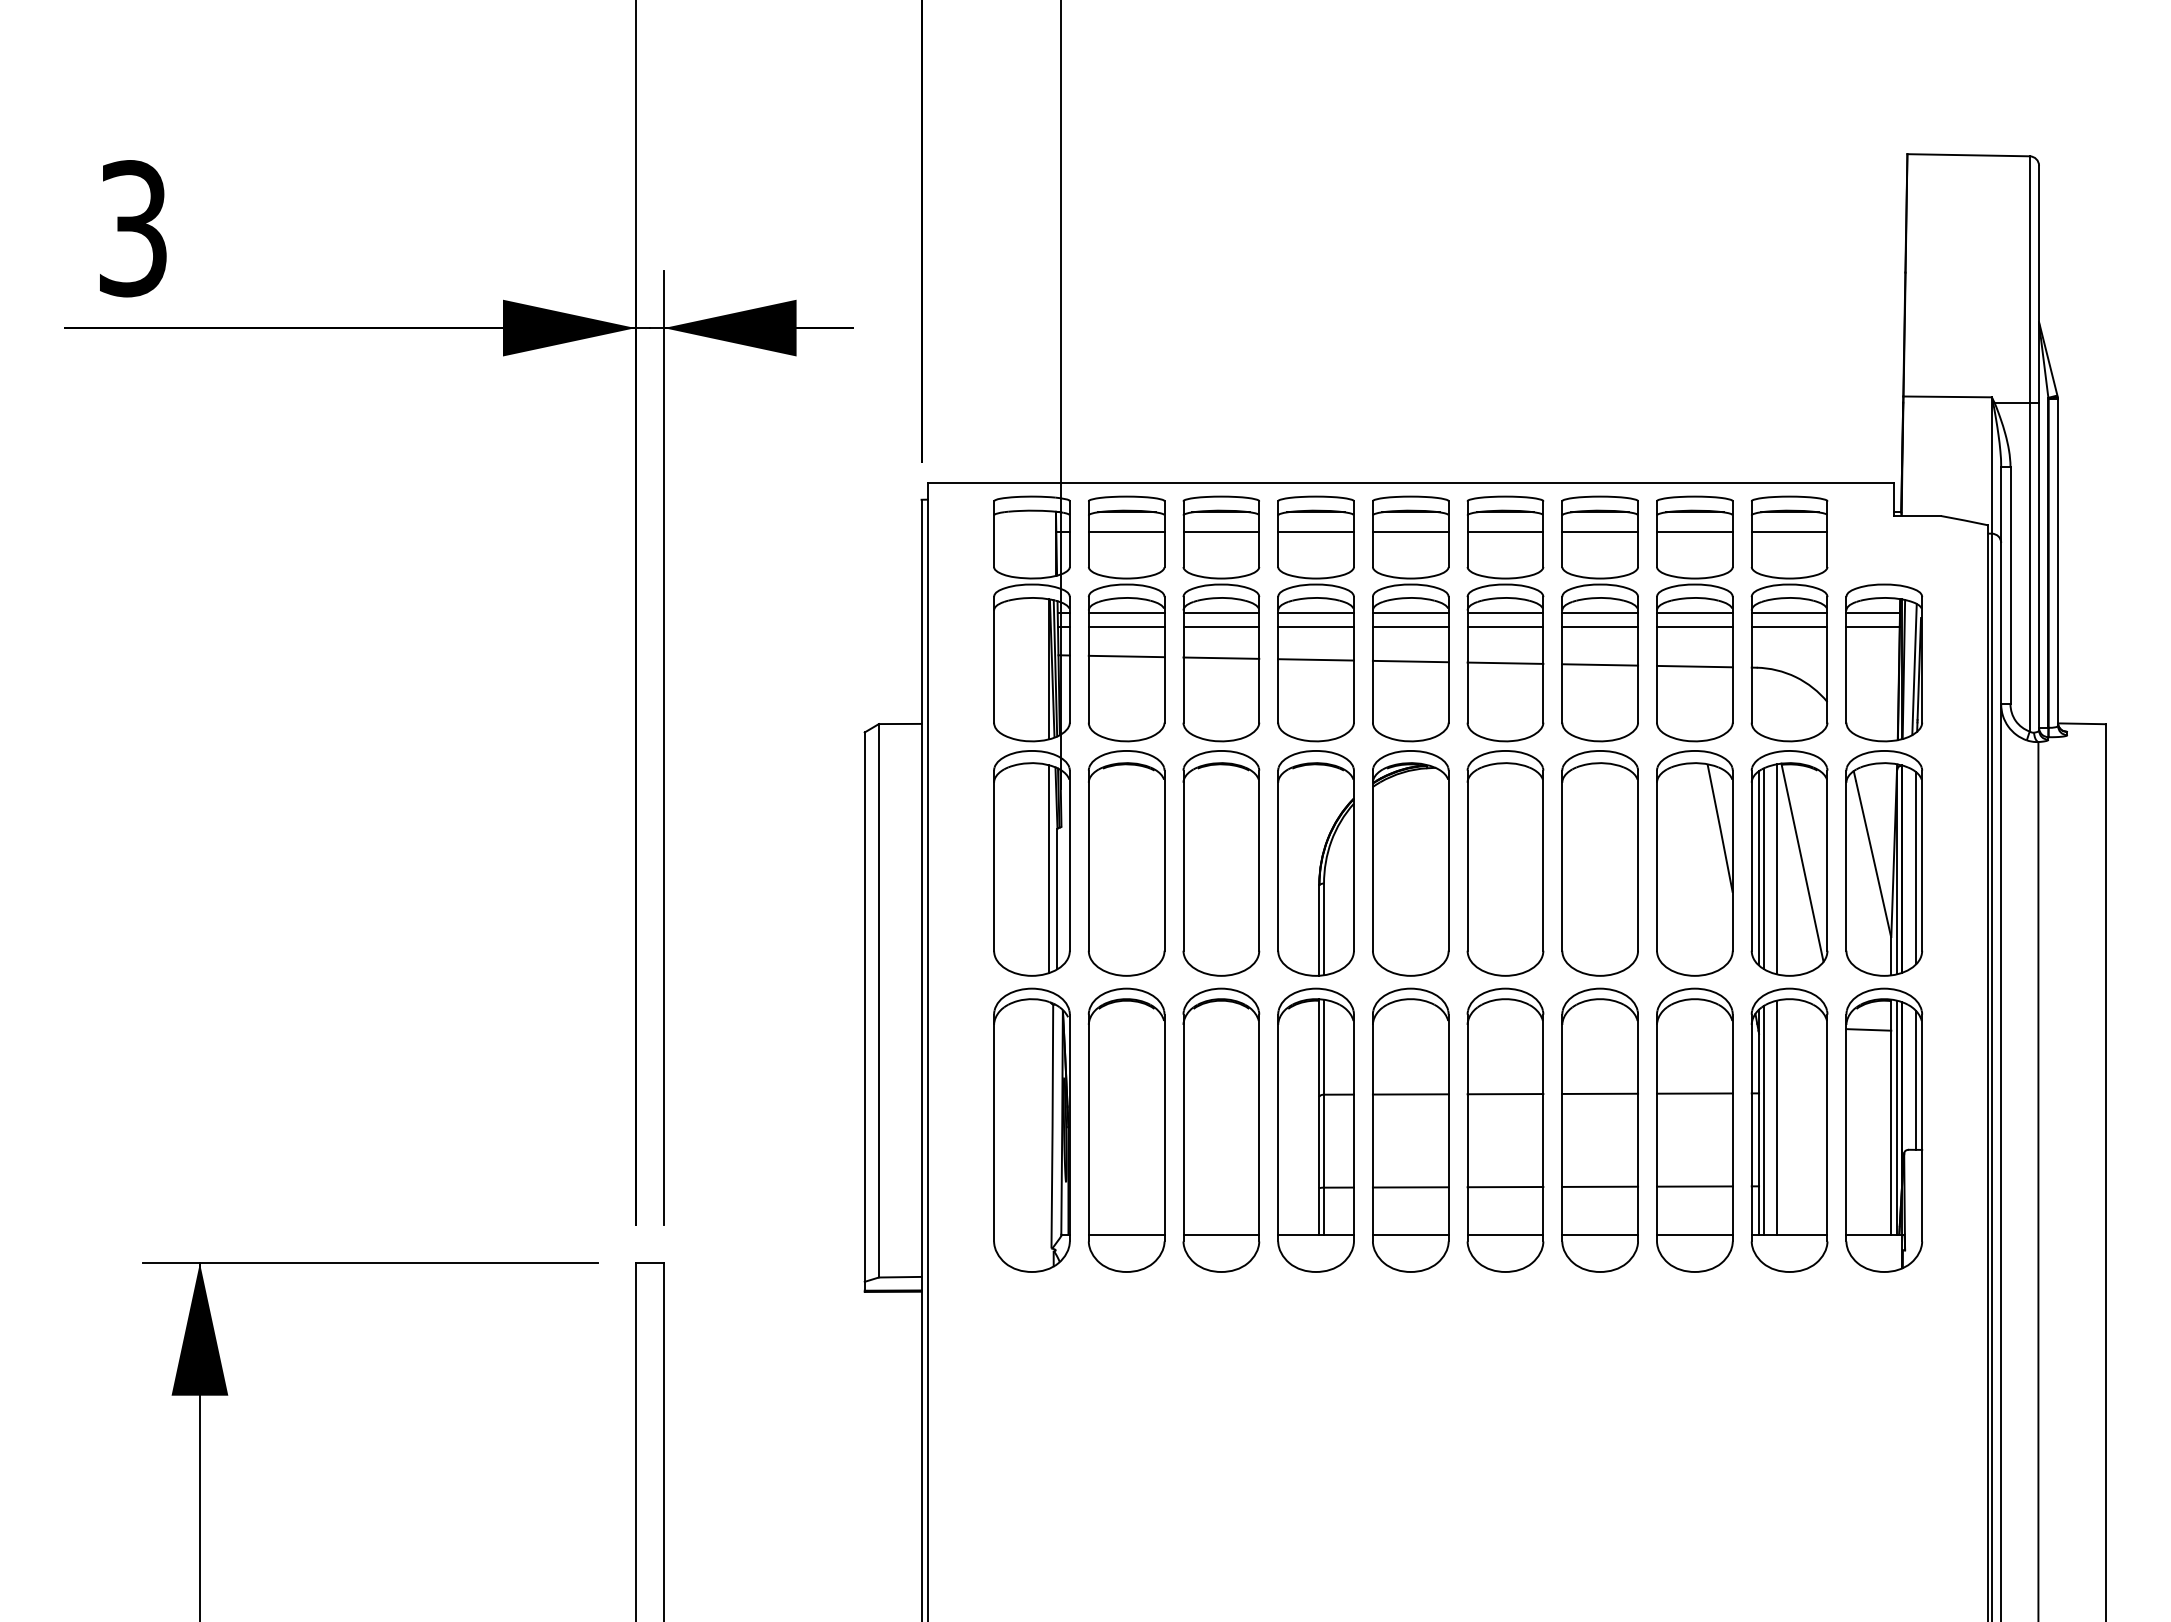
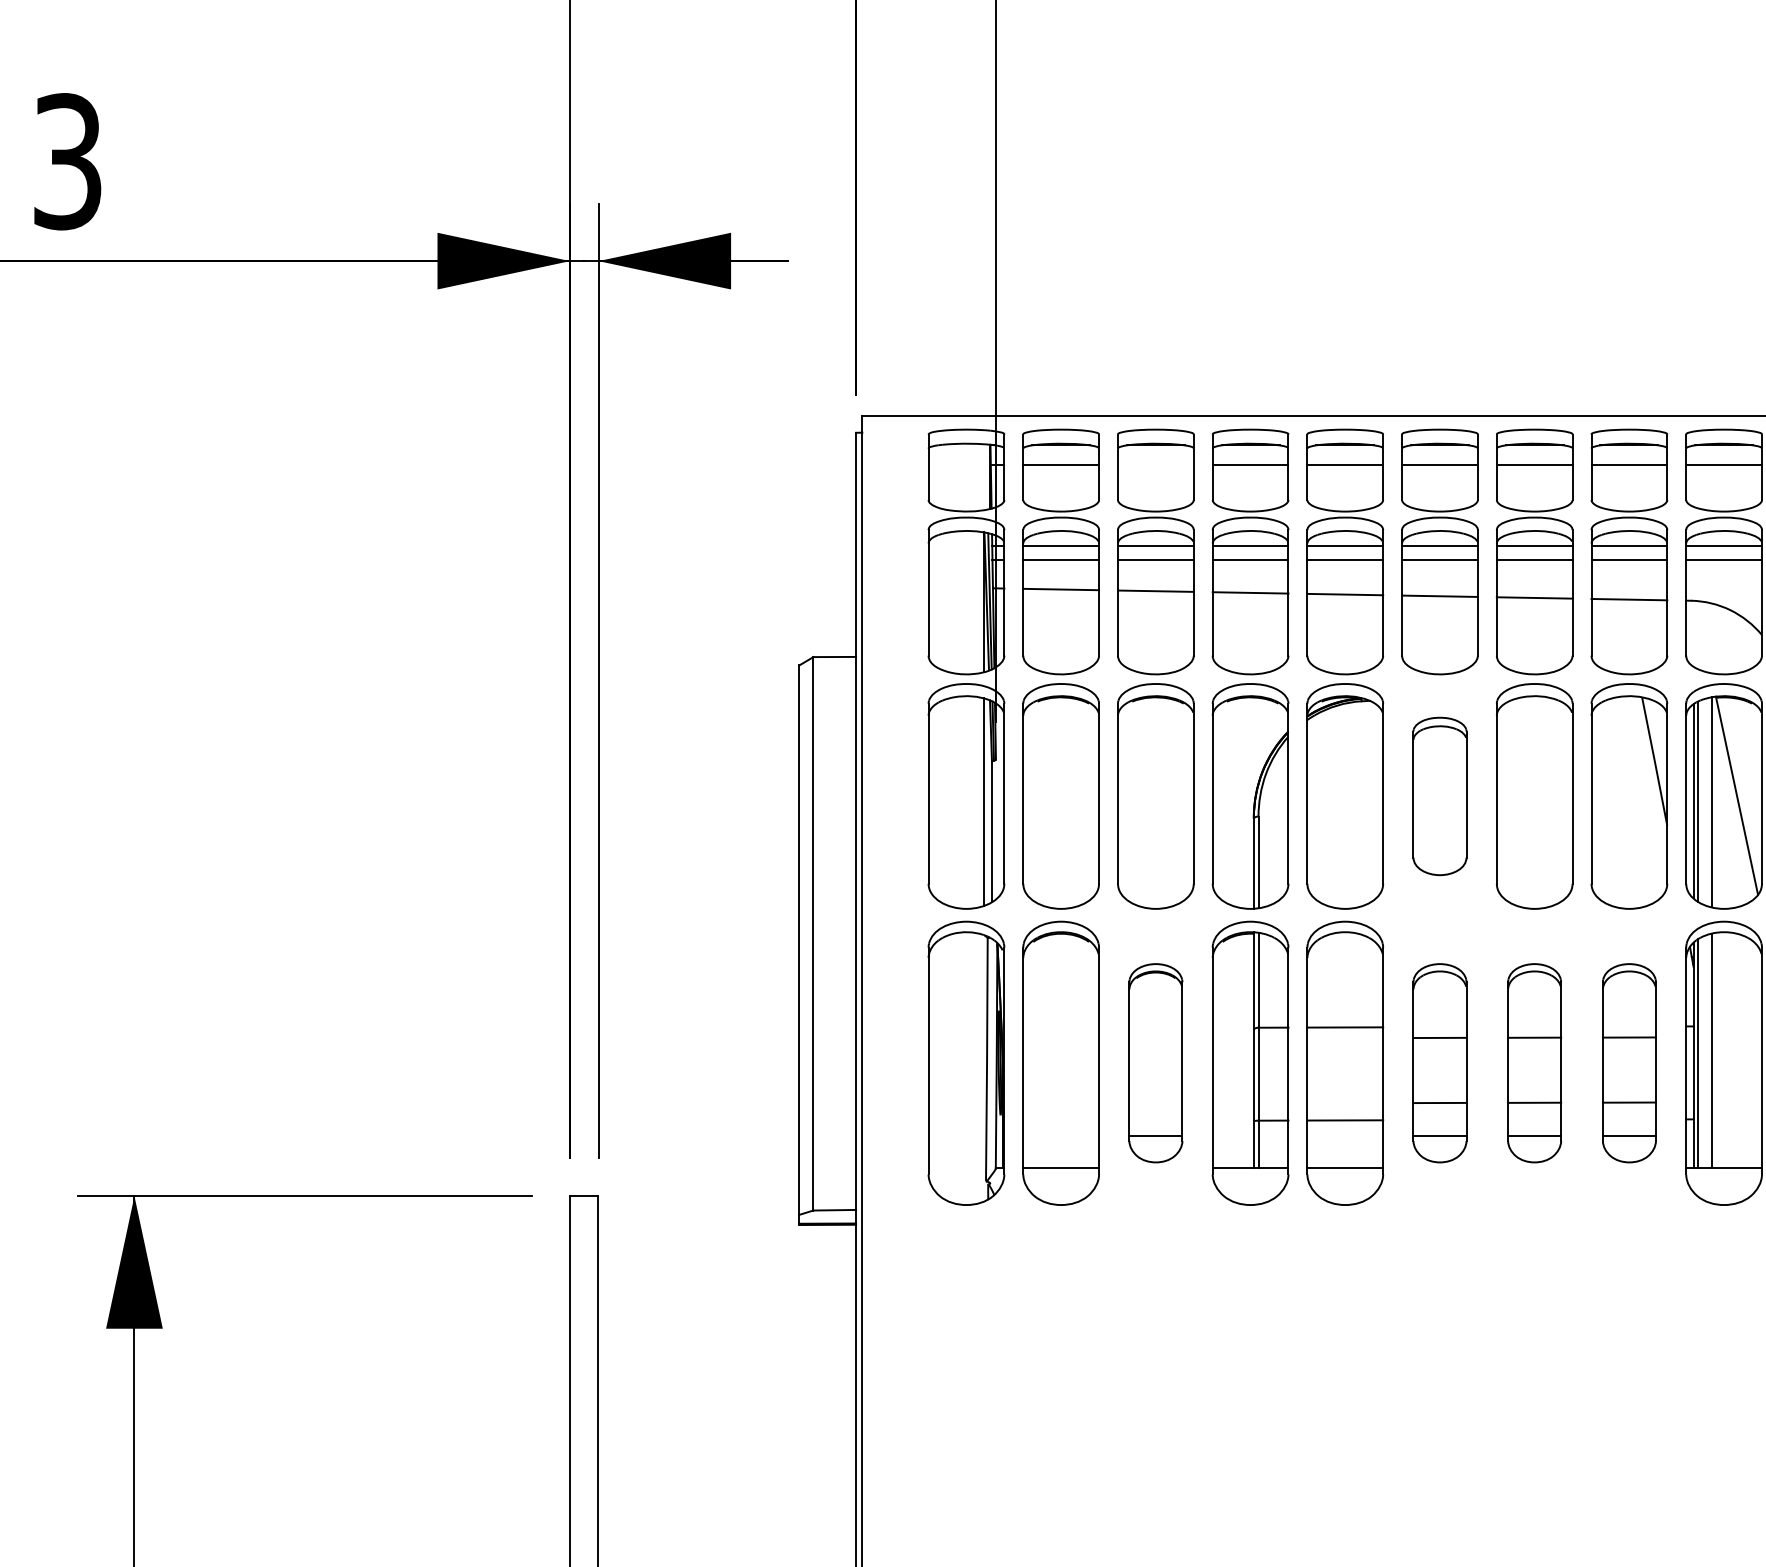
line: (1221, 532) -> (1156, 465), removed
part: (1505, 863) -> (1440, 796), size x0.7
part: (1221, 1129) -> (1156, 1062), size x0.7
part: (1505, 1129) -> (1440, 1062), size x0.7
part: (1599, 1129) -> (1534, 1062), size x0.7
part: (1694, 1129) -> (1629, 1062), size x0.7

